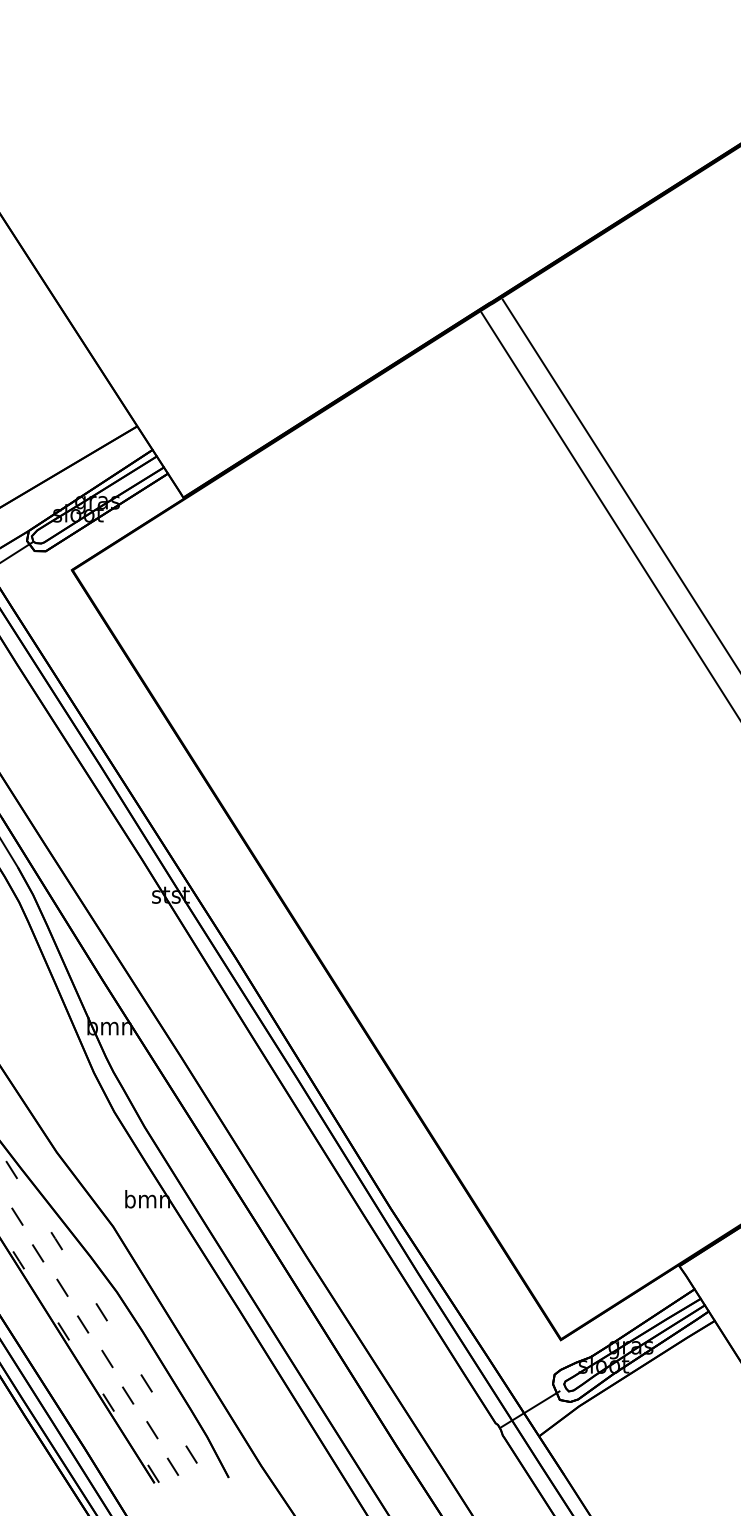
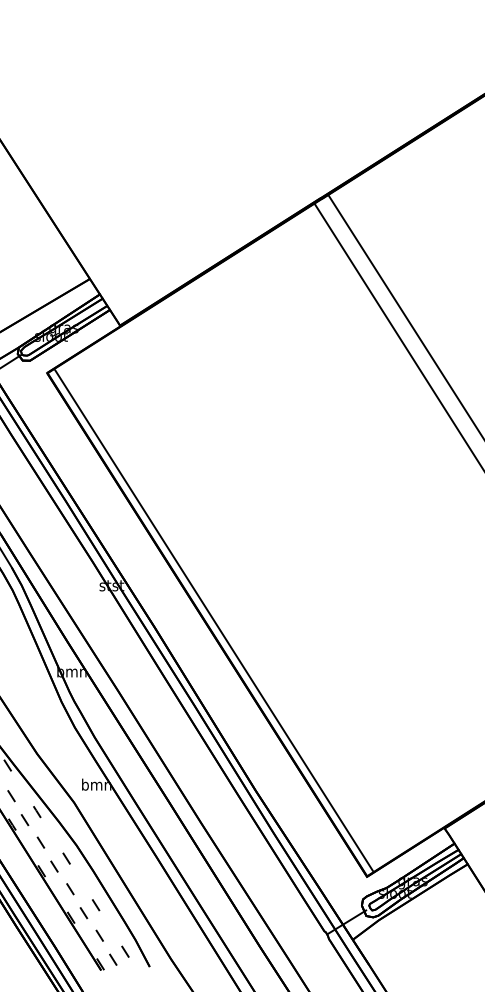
line: (326, 948) -> (213, 620), added

